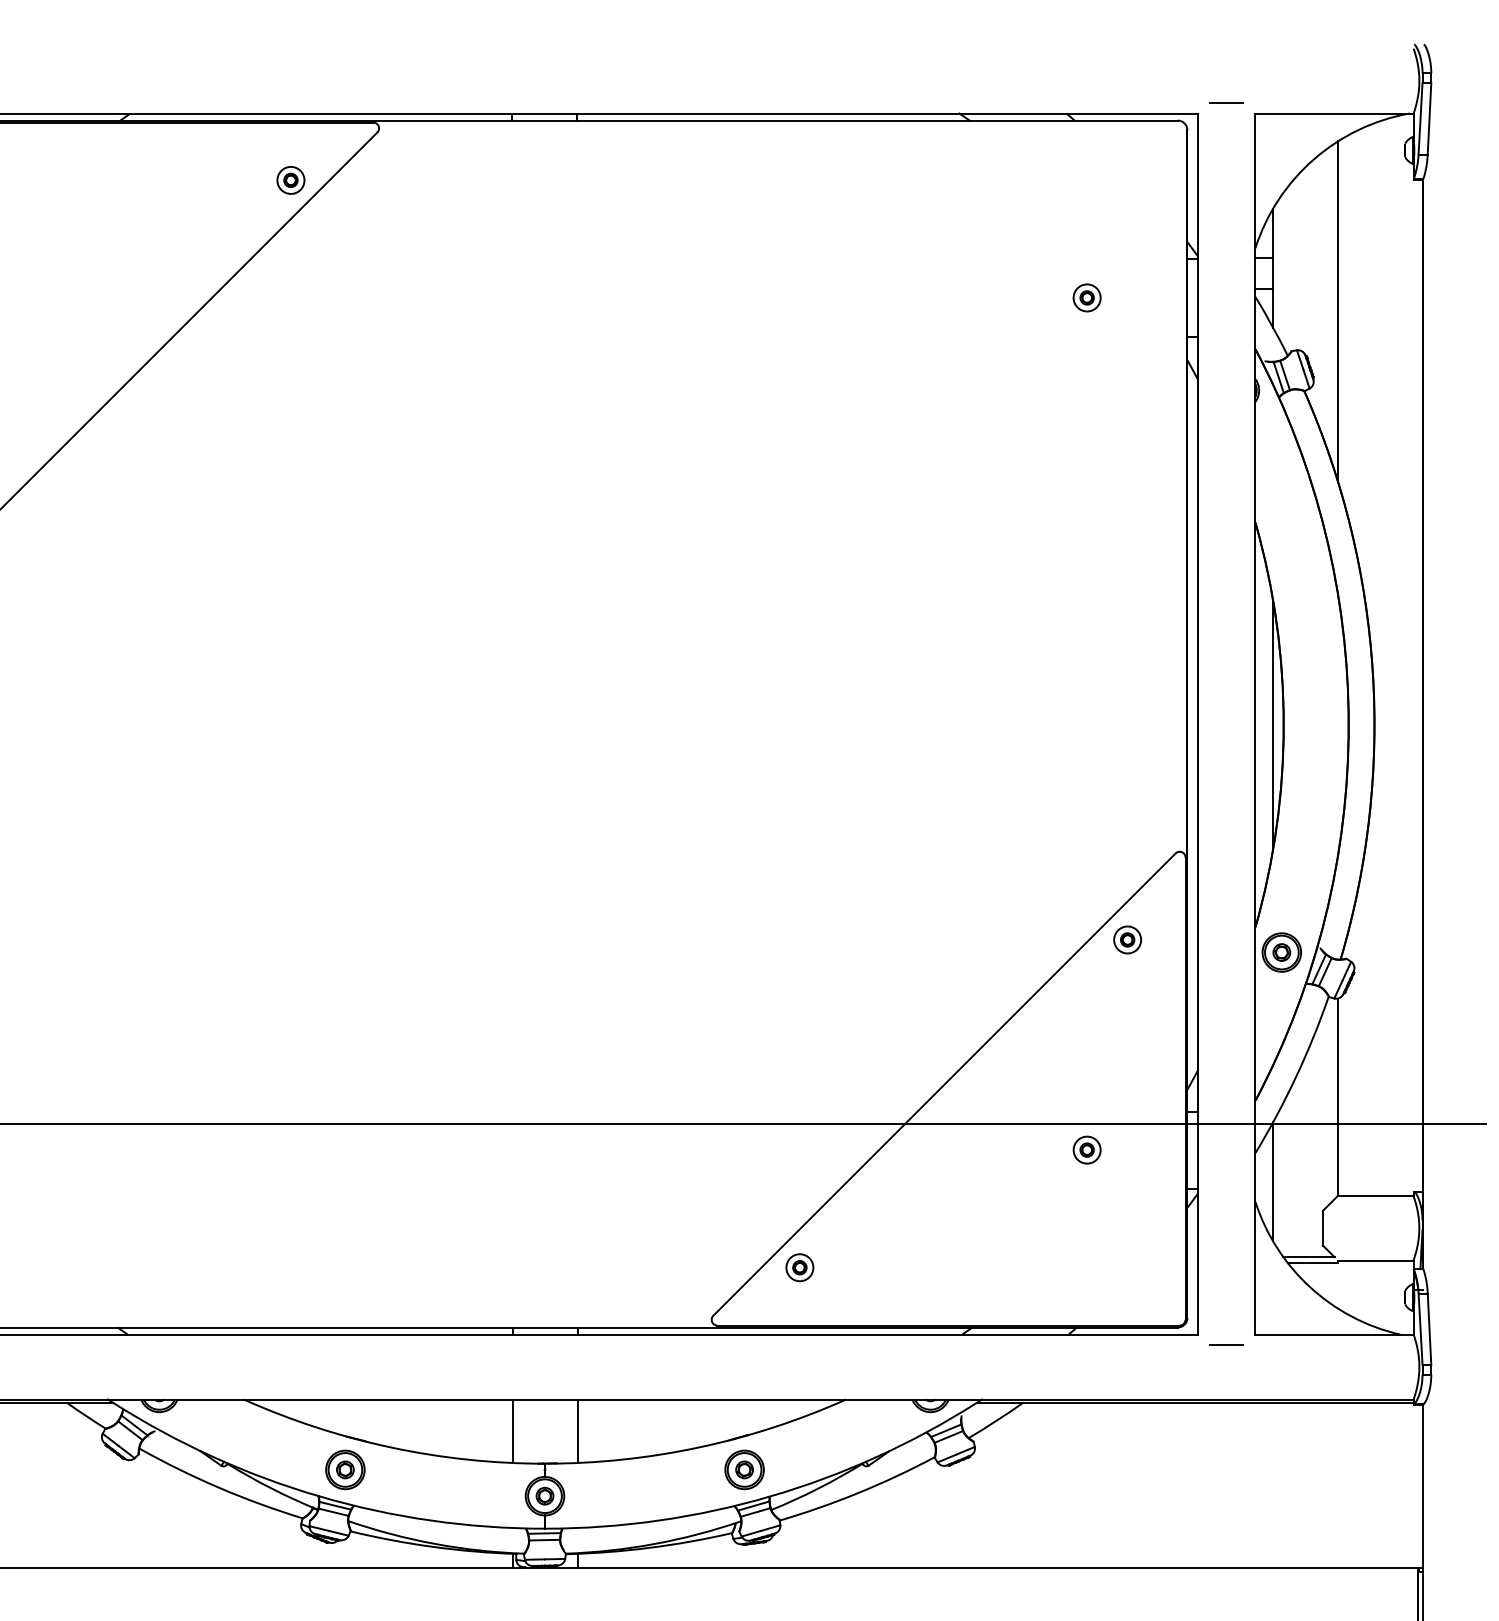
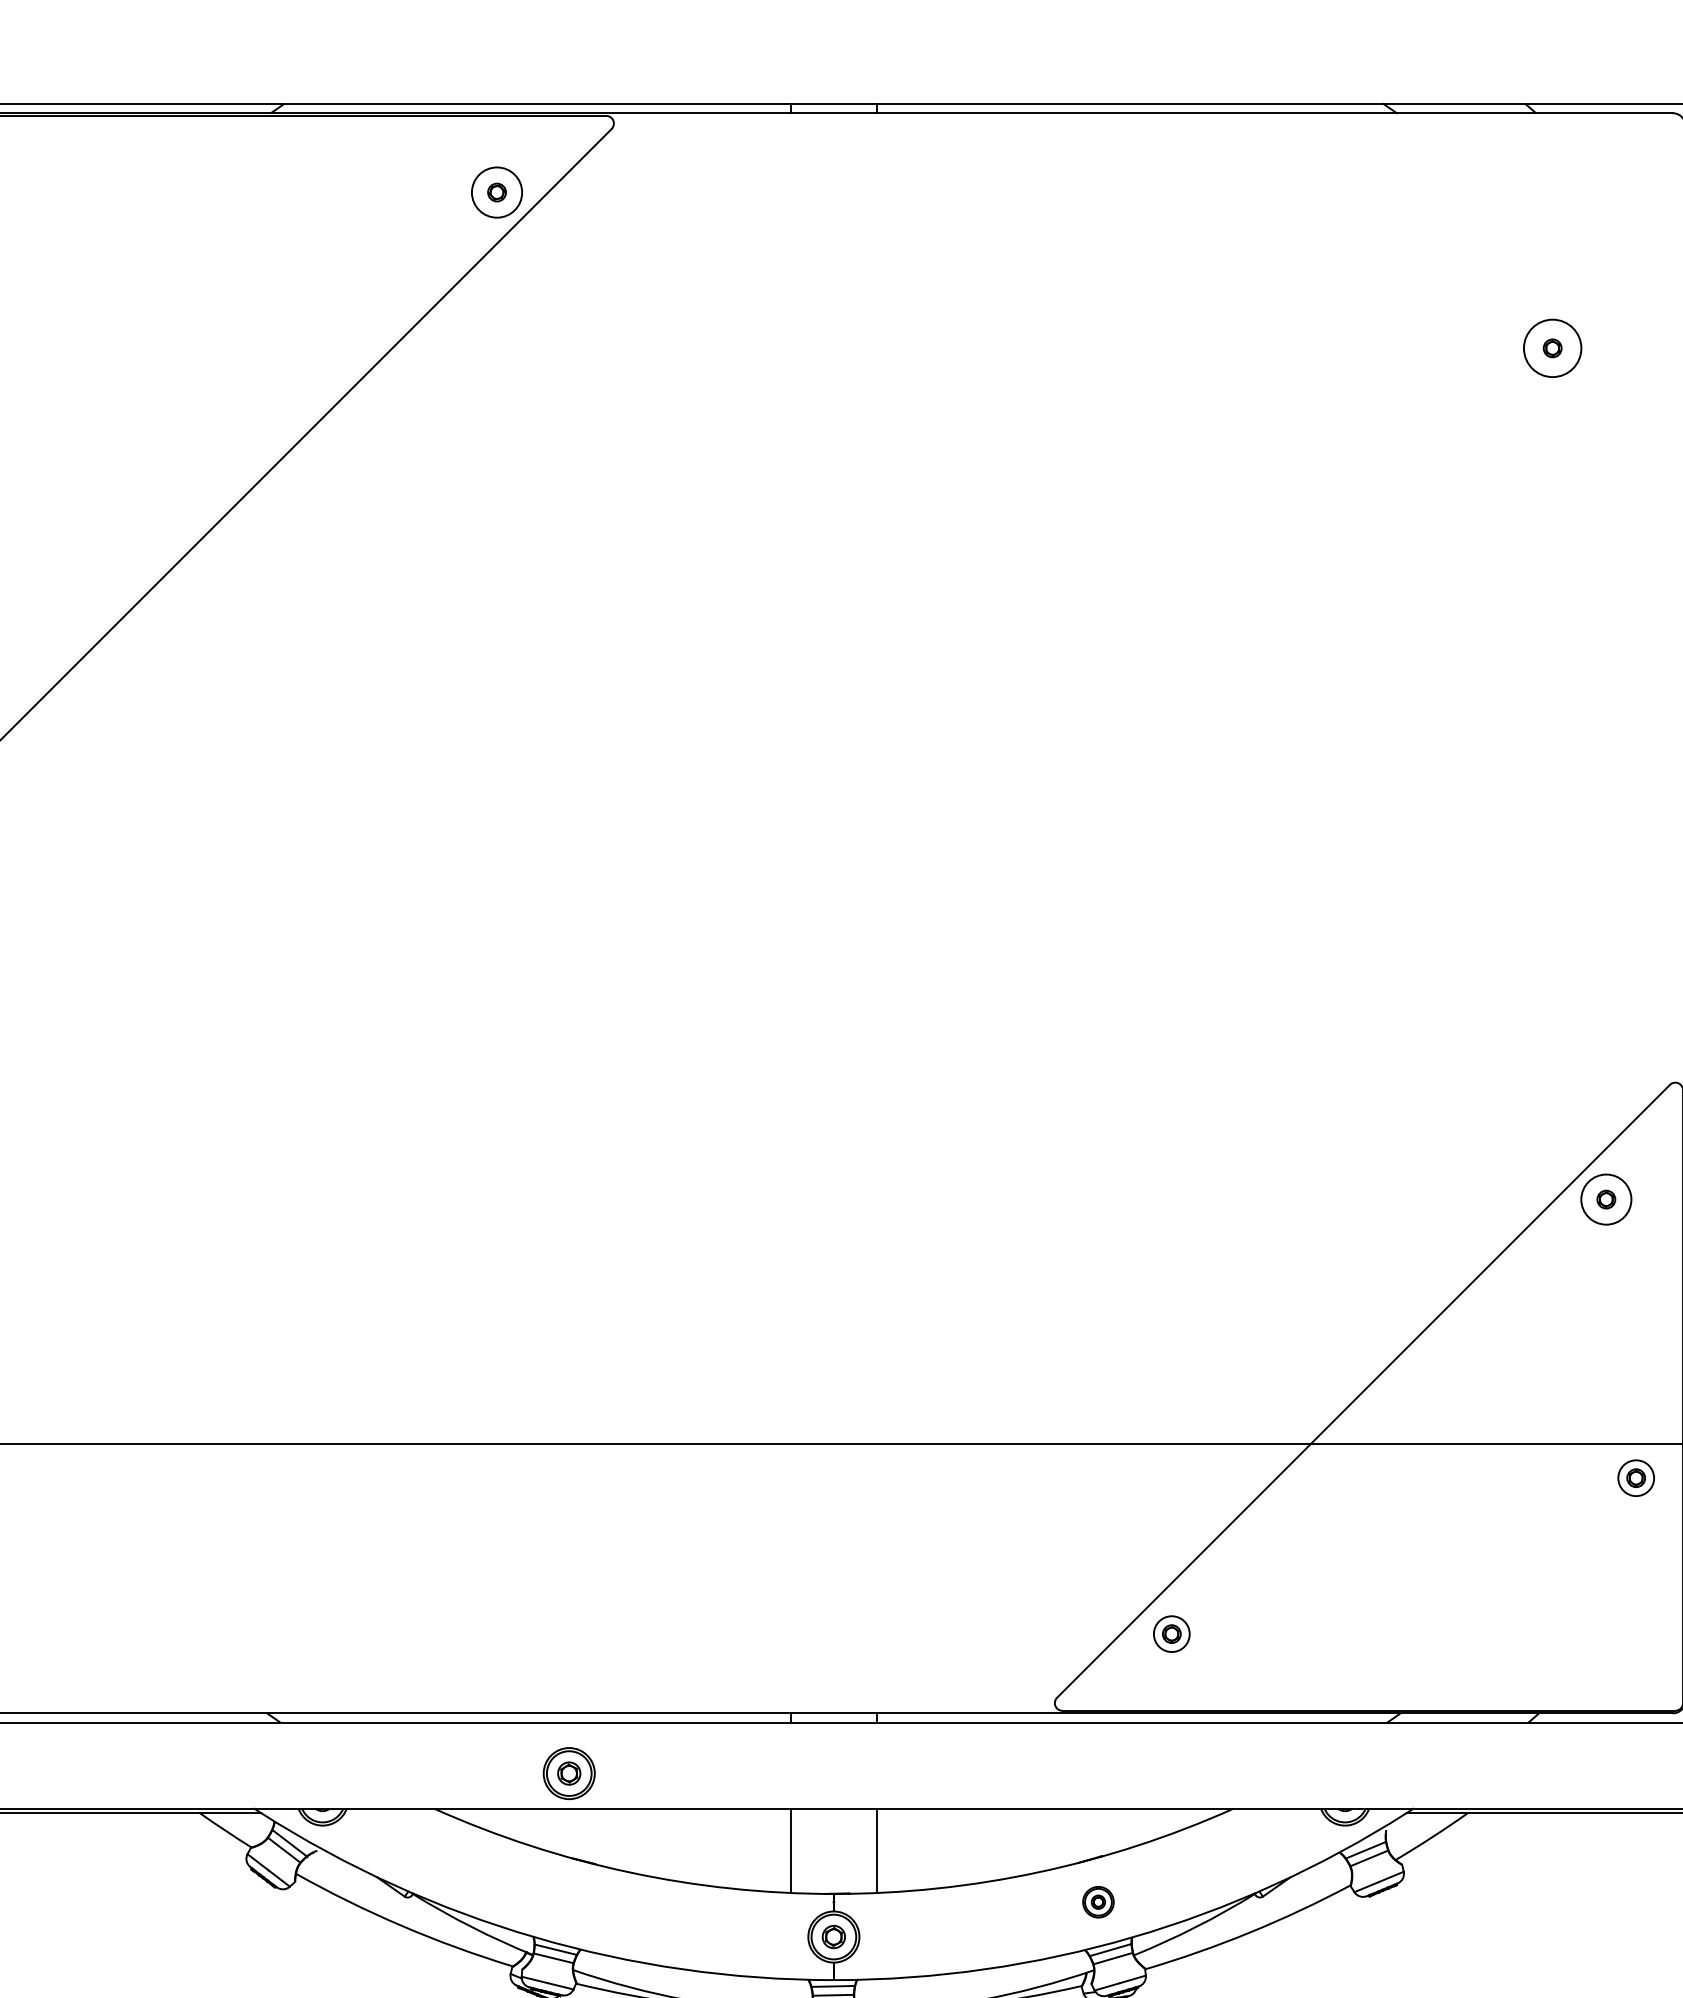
circle: (290, 179) -> (496, 191), size x1.4
circle: (1086, 297) -> (1551, 347), size x1.6
circle: (1127, 939) -> (1606, 1198), size x1.4
part: (1086, 1149) -> (1635, 1477), moved
part: (345, 1469) -> (569, 1773), moved
part: (744, 1469) -> (1098, 1901), size x0.6

